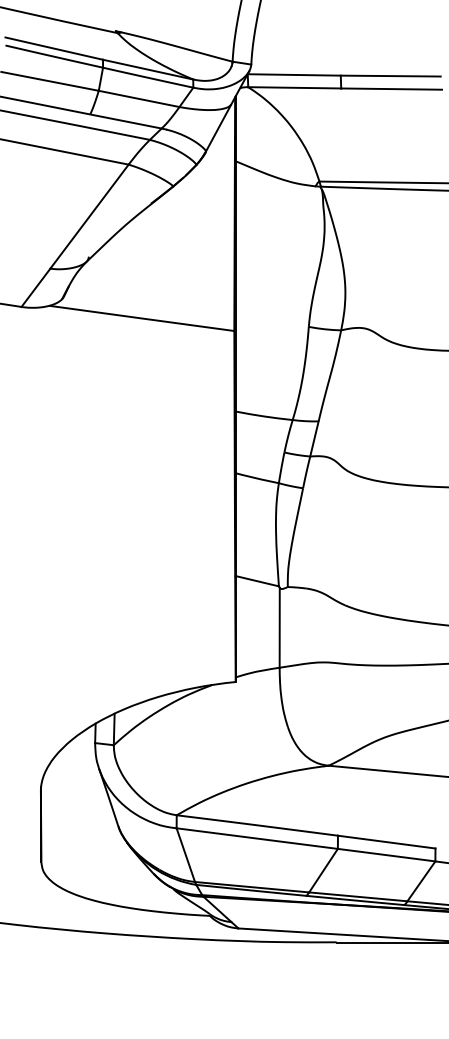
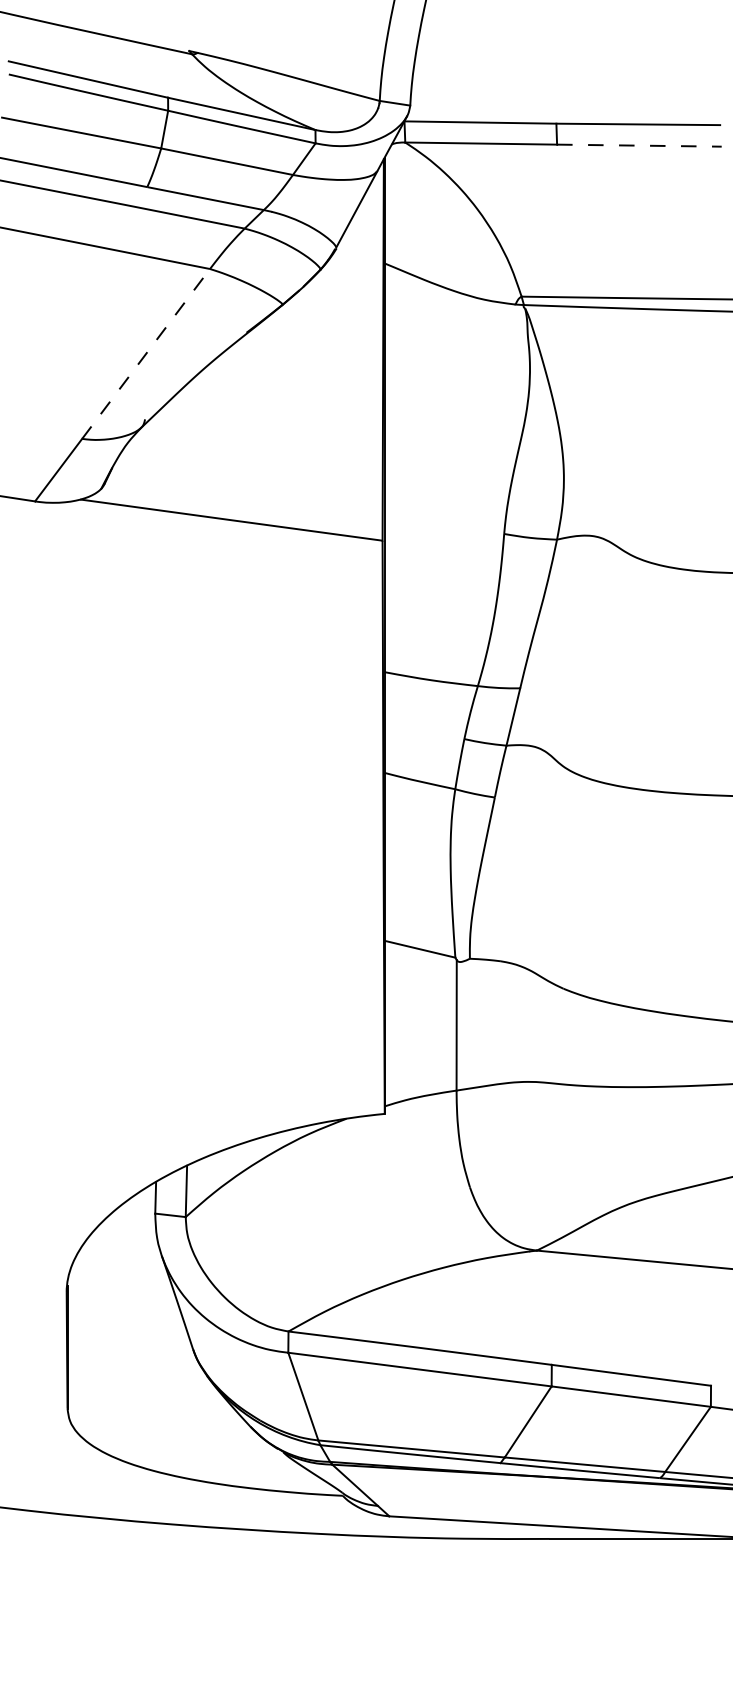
line: (392, 89) -> (640, 146), solid -> dashed
line: (89, 216) -> (146, 353), solid -> dashed

